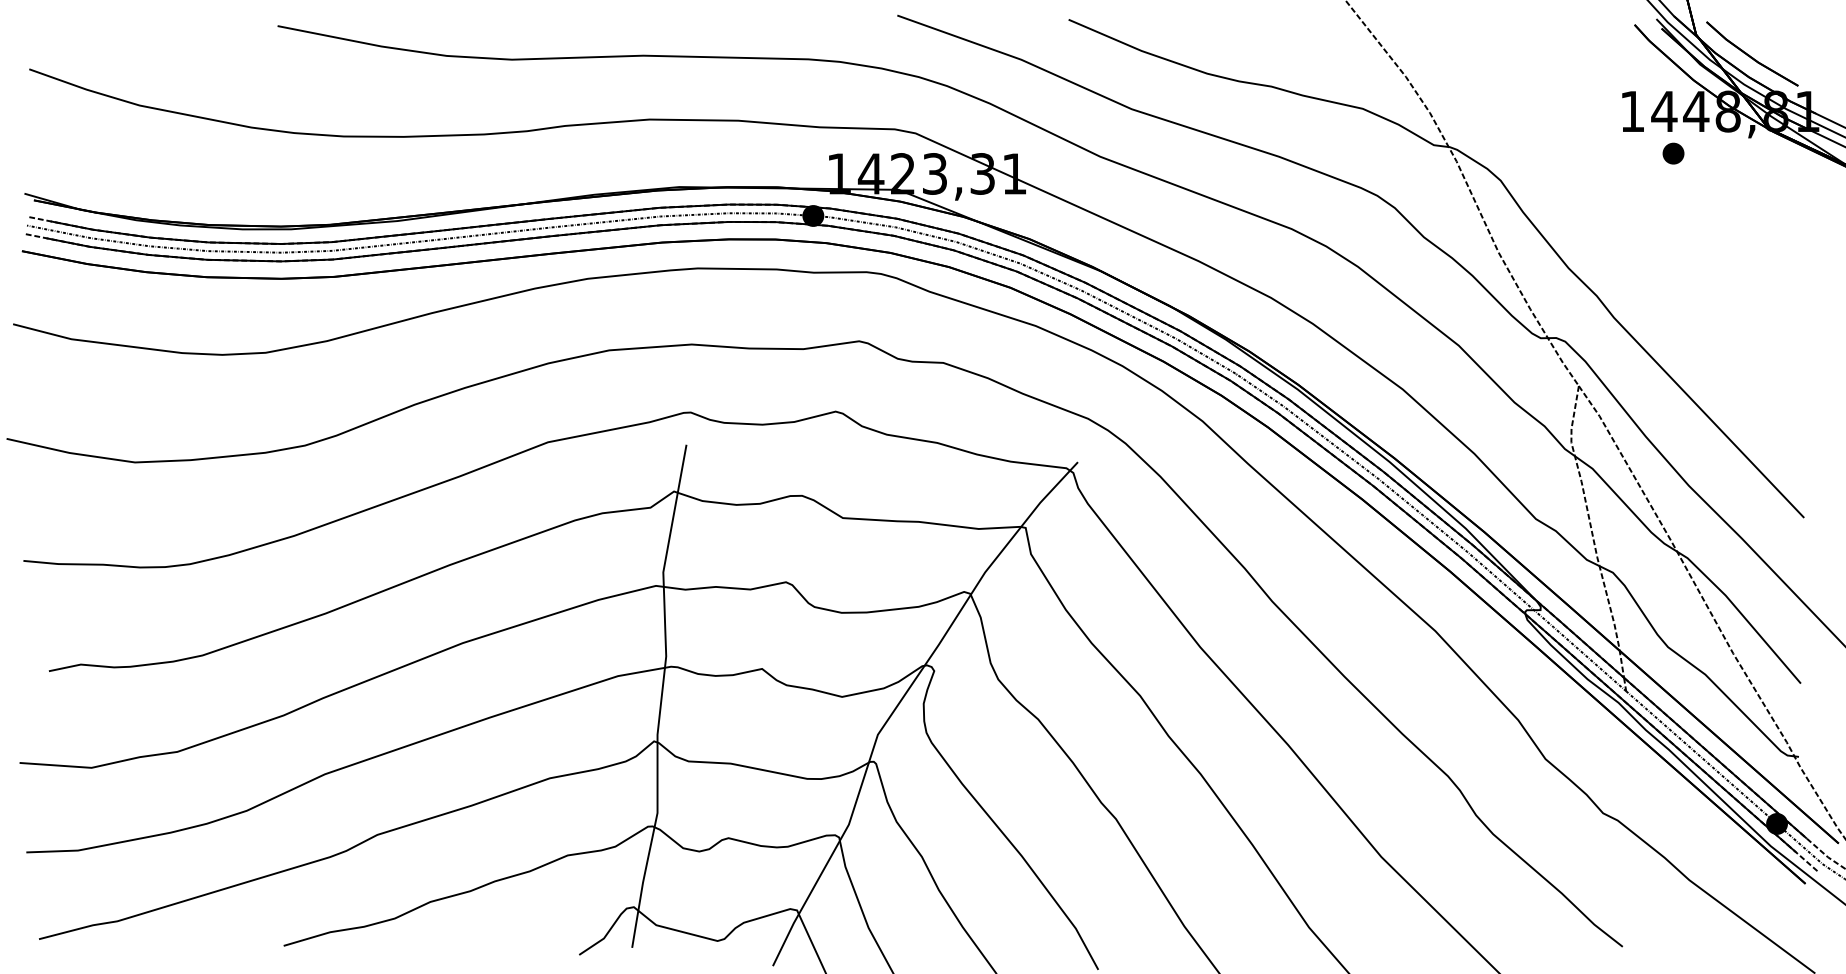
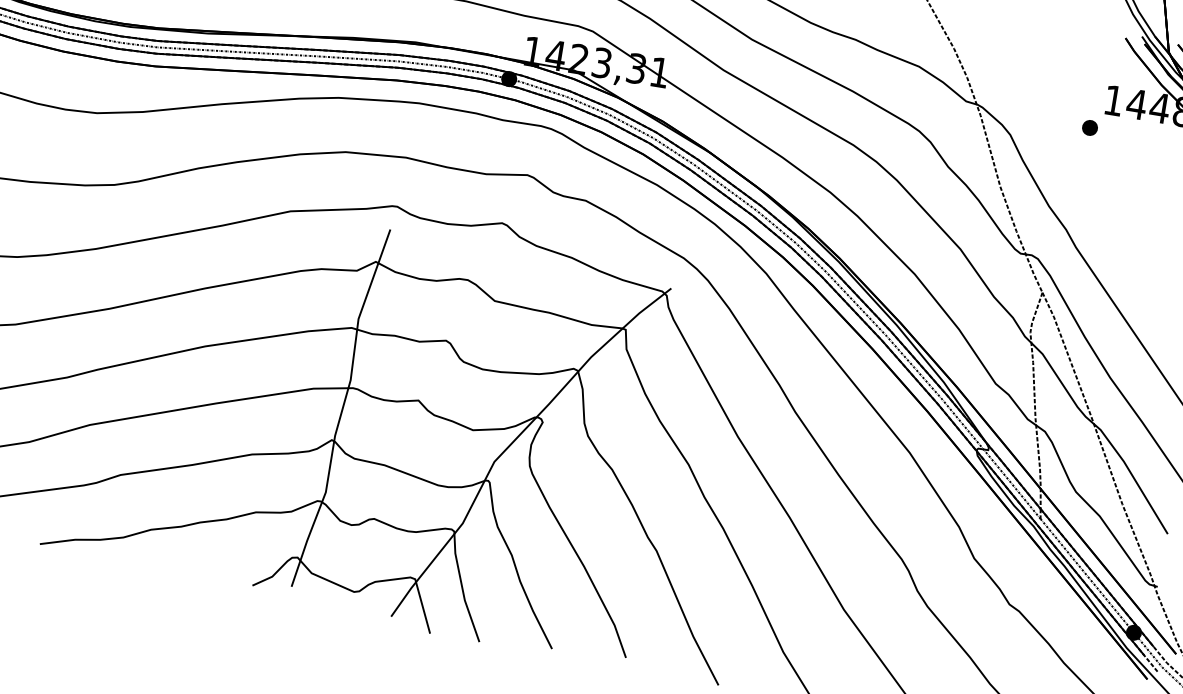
part: (1673, 153) -> (1090, 127), moved

